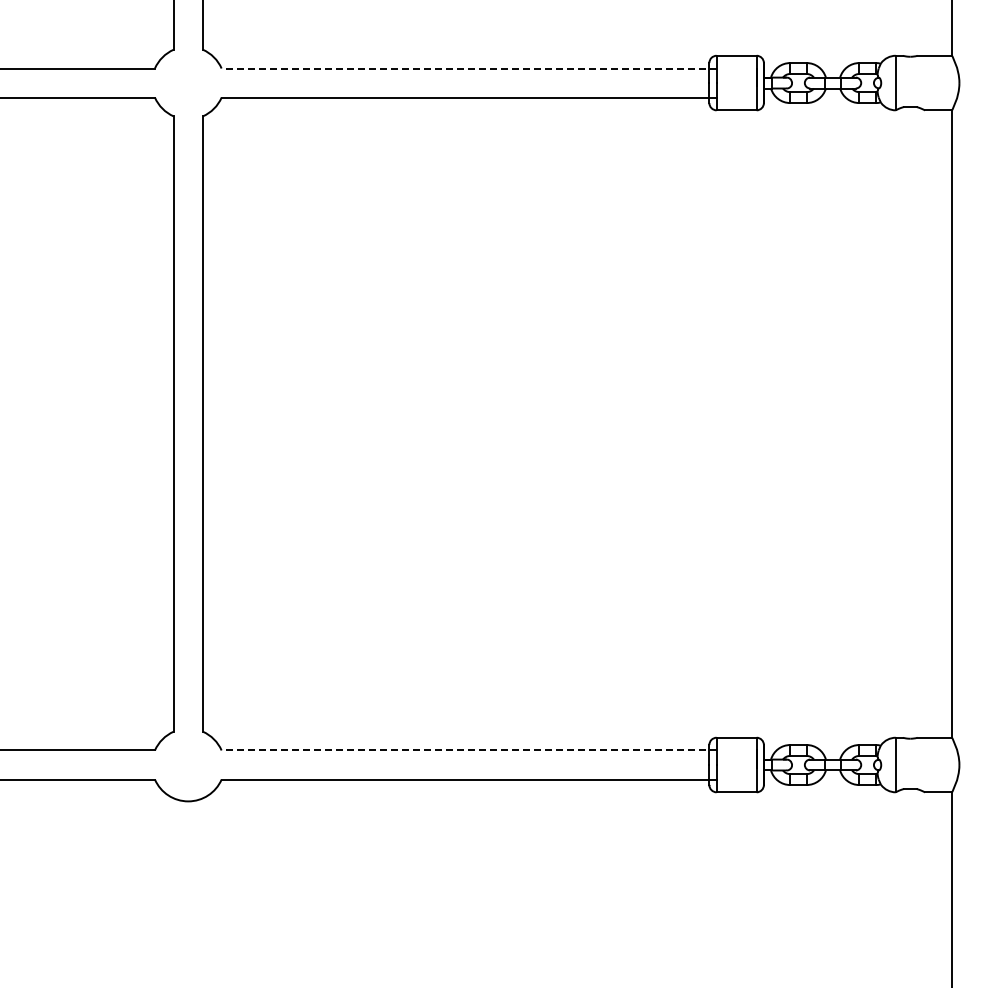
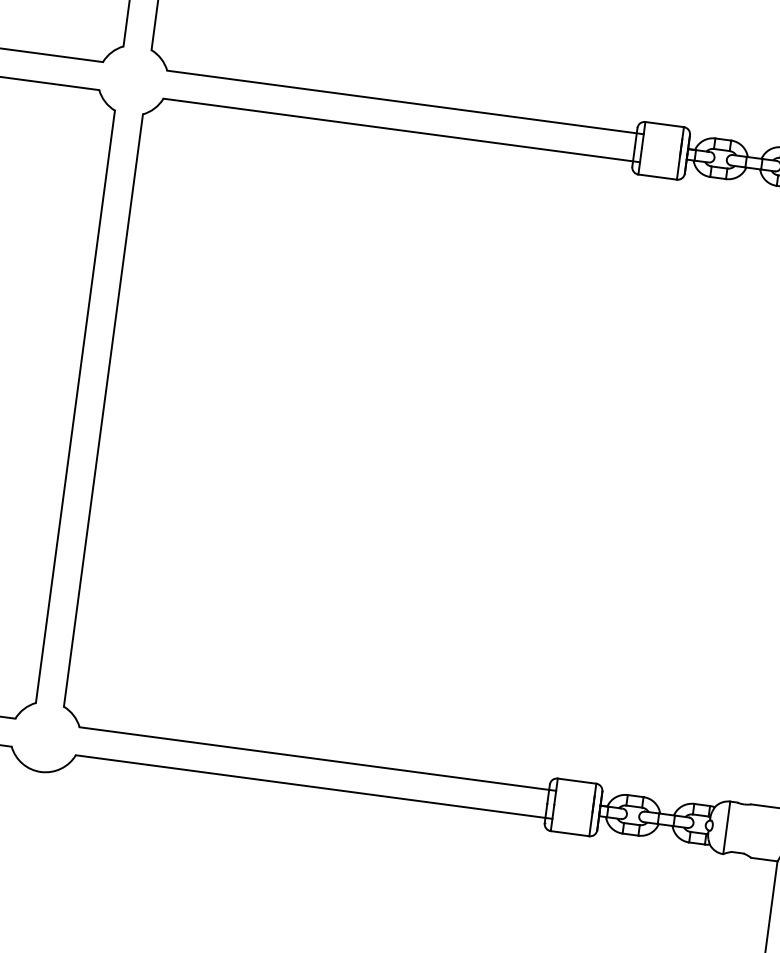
line: (468, 68) -> (404, 102), dashed -> solid
line: (468, 750) -> (317, 758), dashed -> solid

